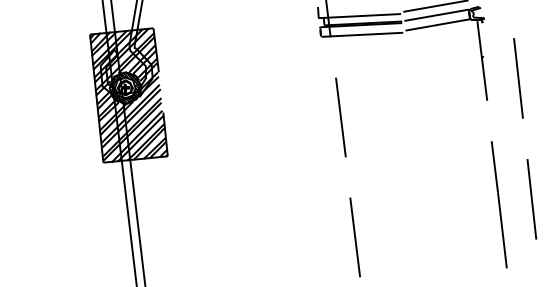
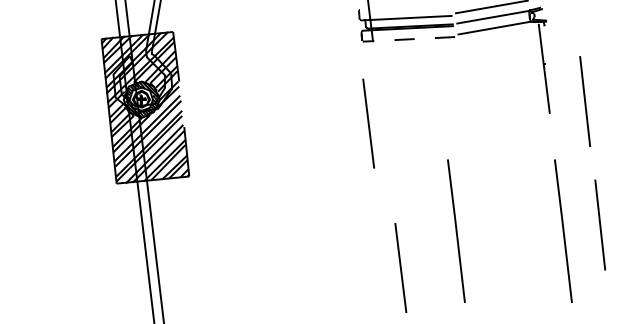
line: (361, 34) -> (408, 39), solid -> dashed
line: (518, 78) -> (585, 101), moved
line: (340, 117) -> (368, 123), moved
line: (404, 204) -> (456, 230), added

